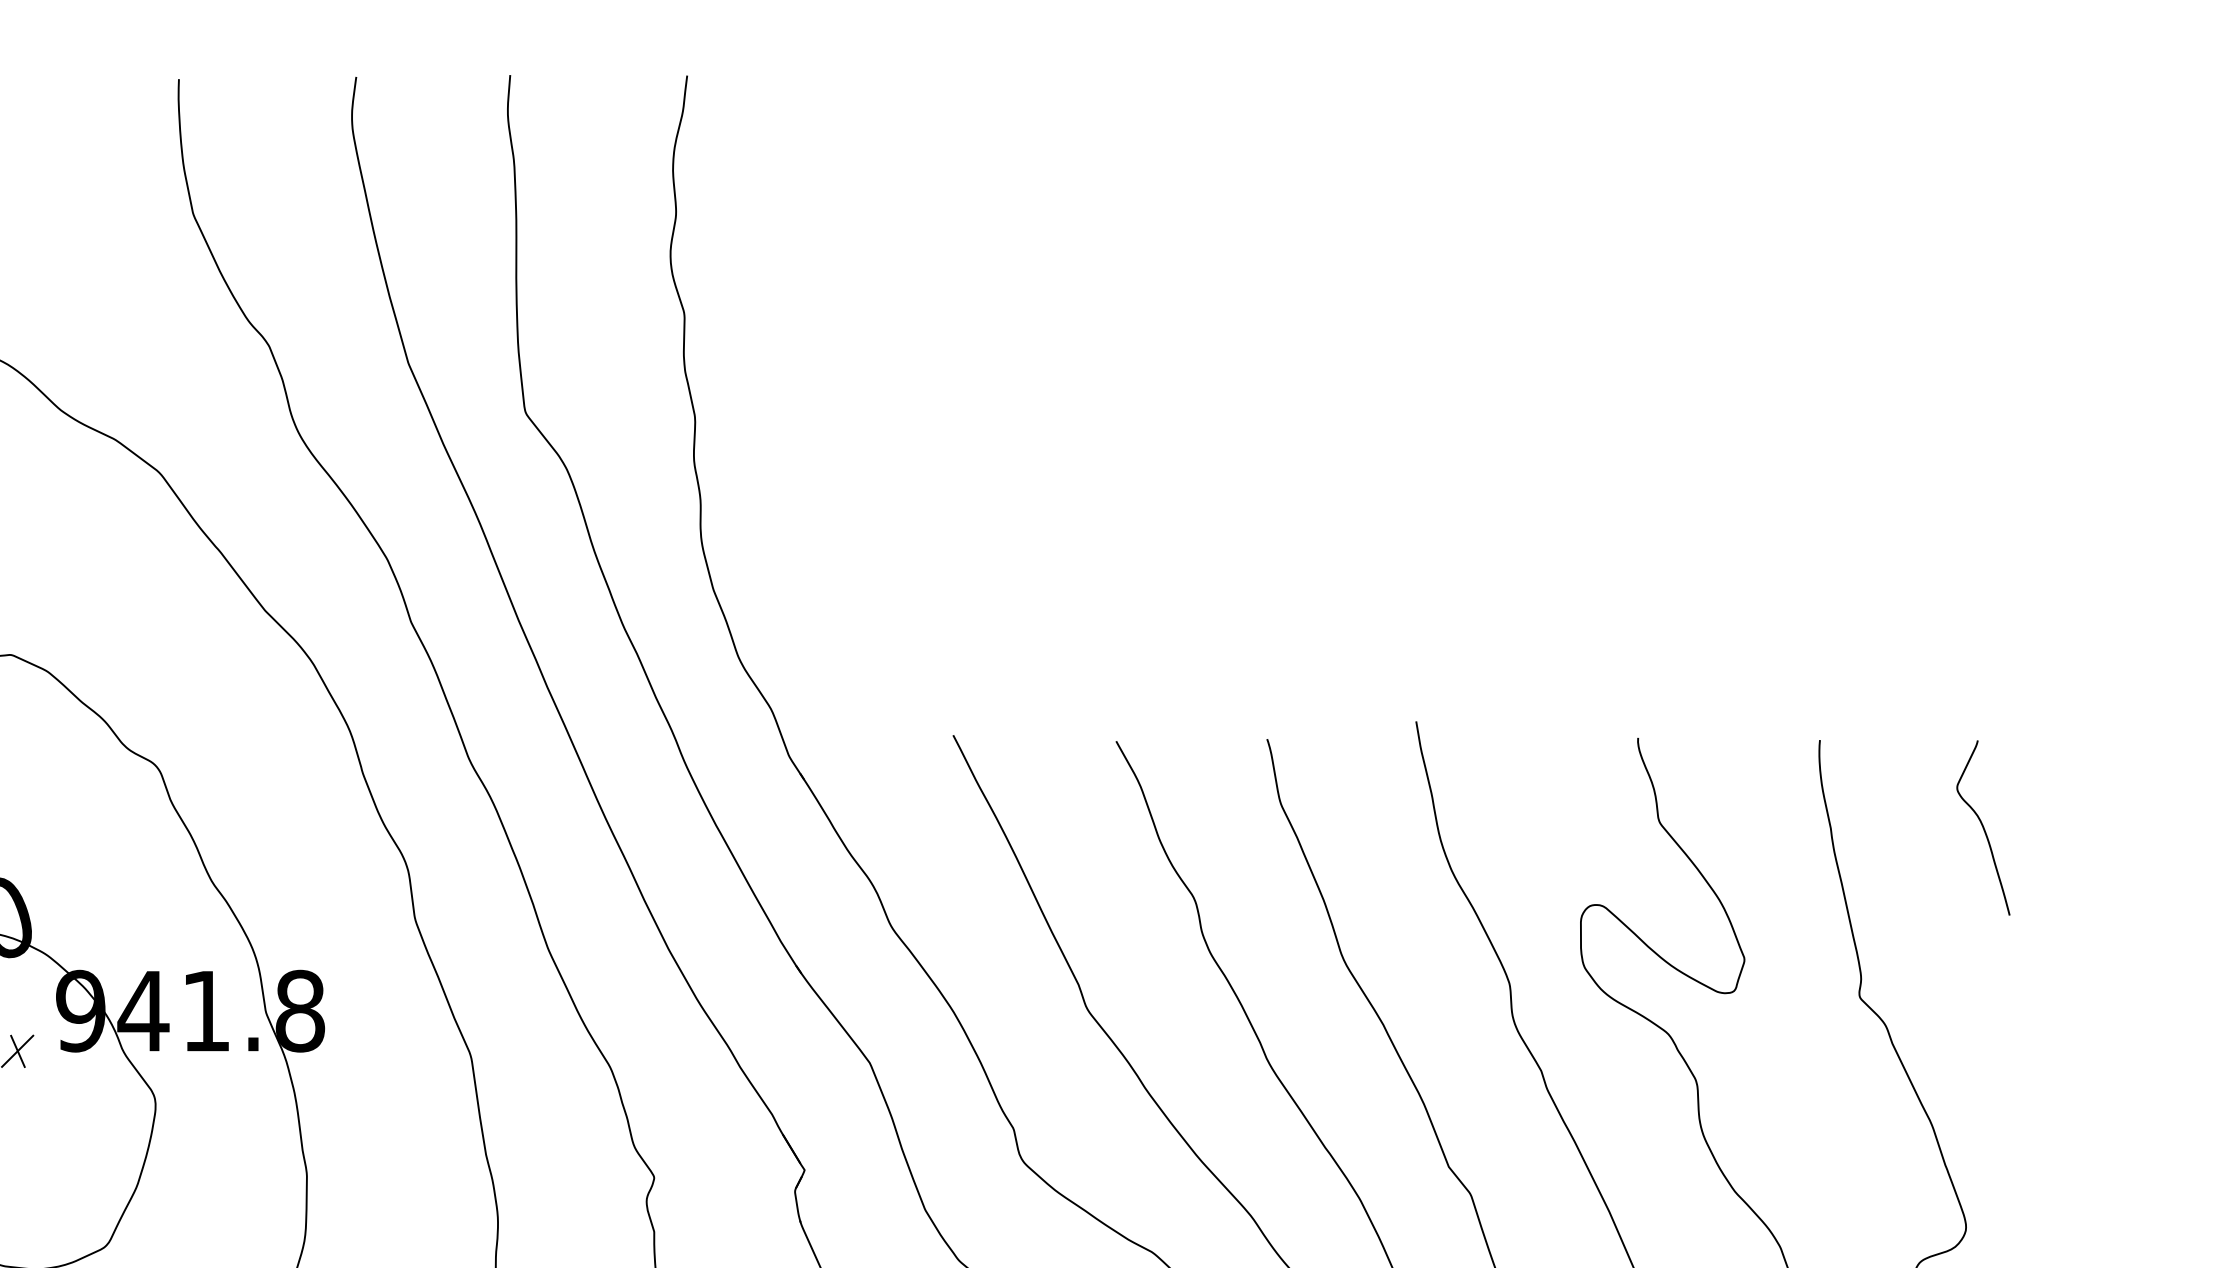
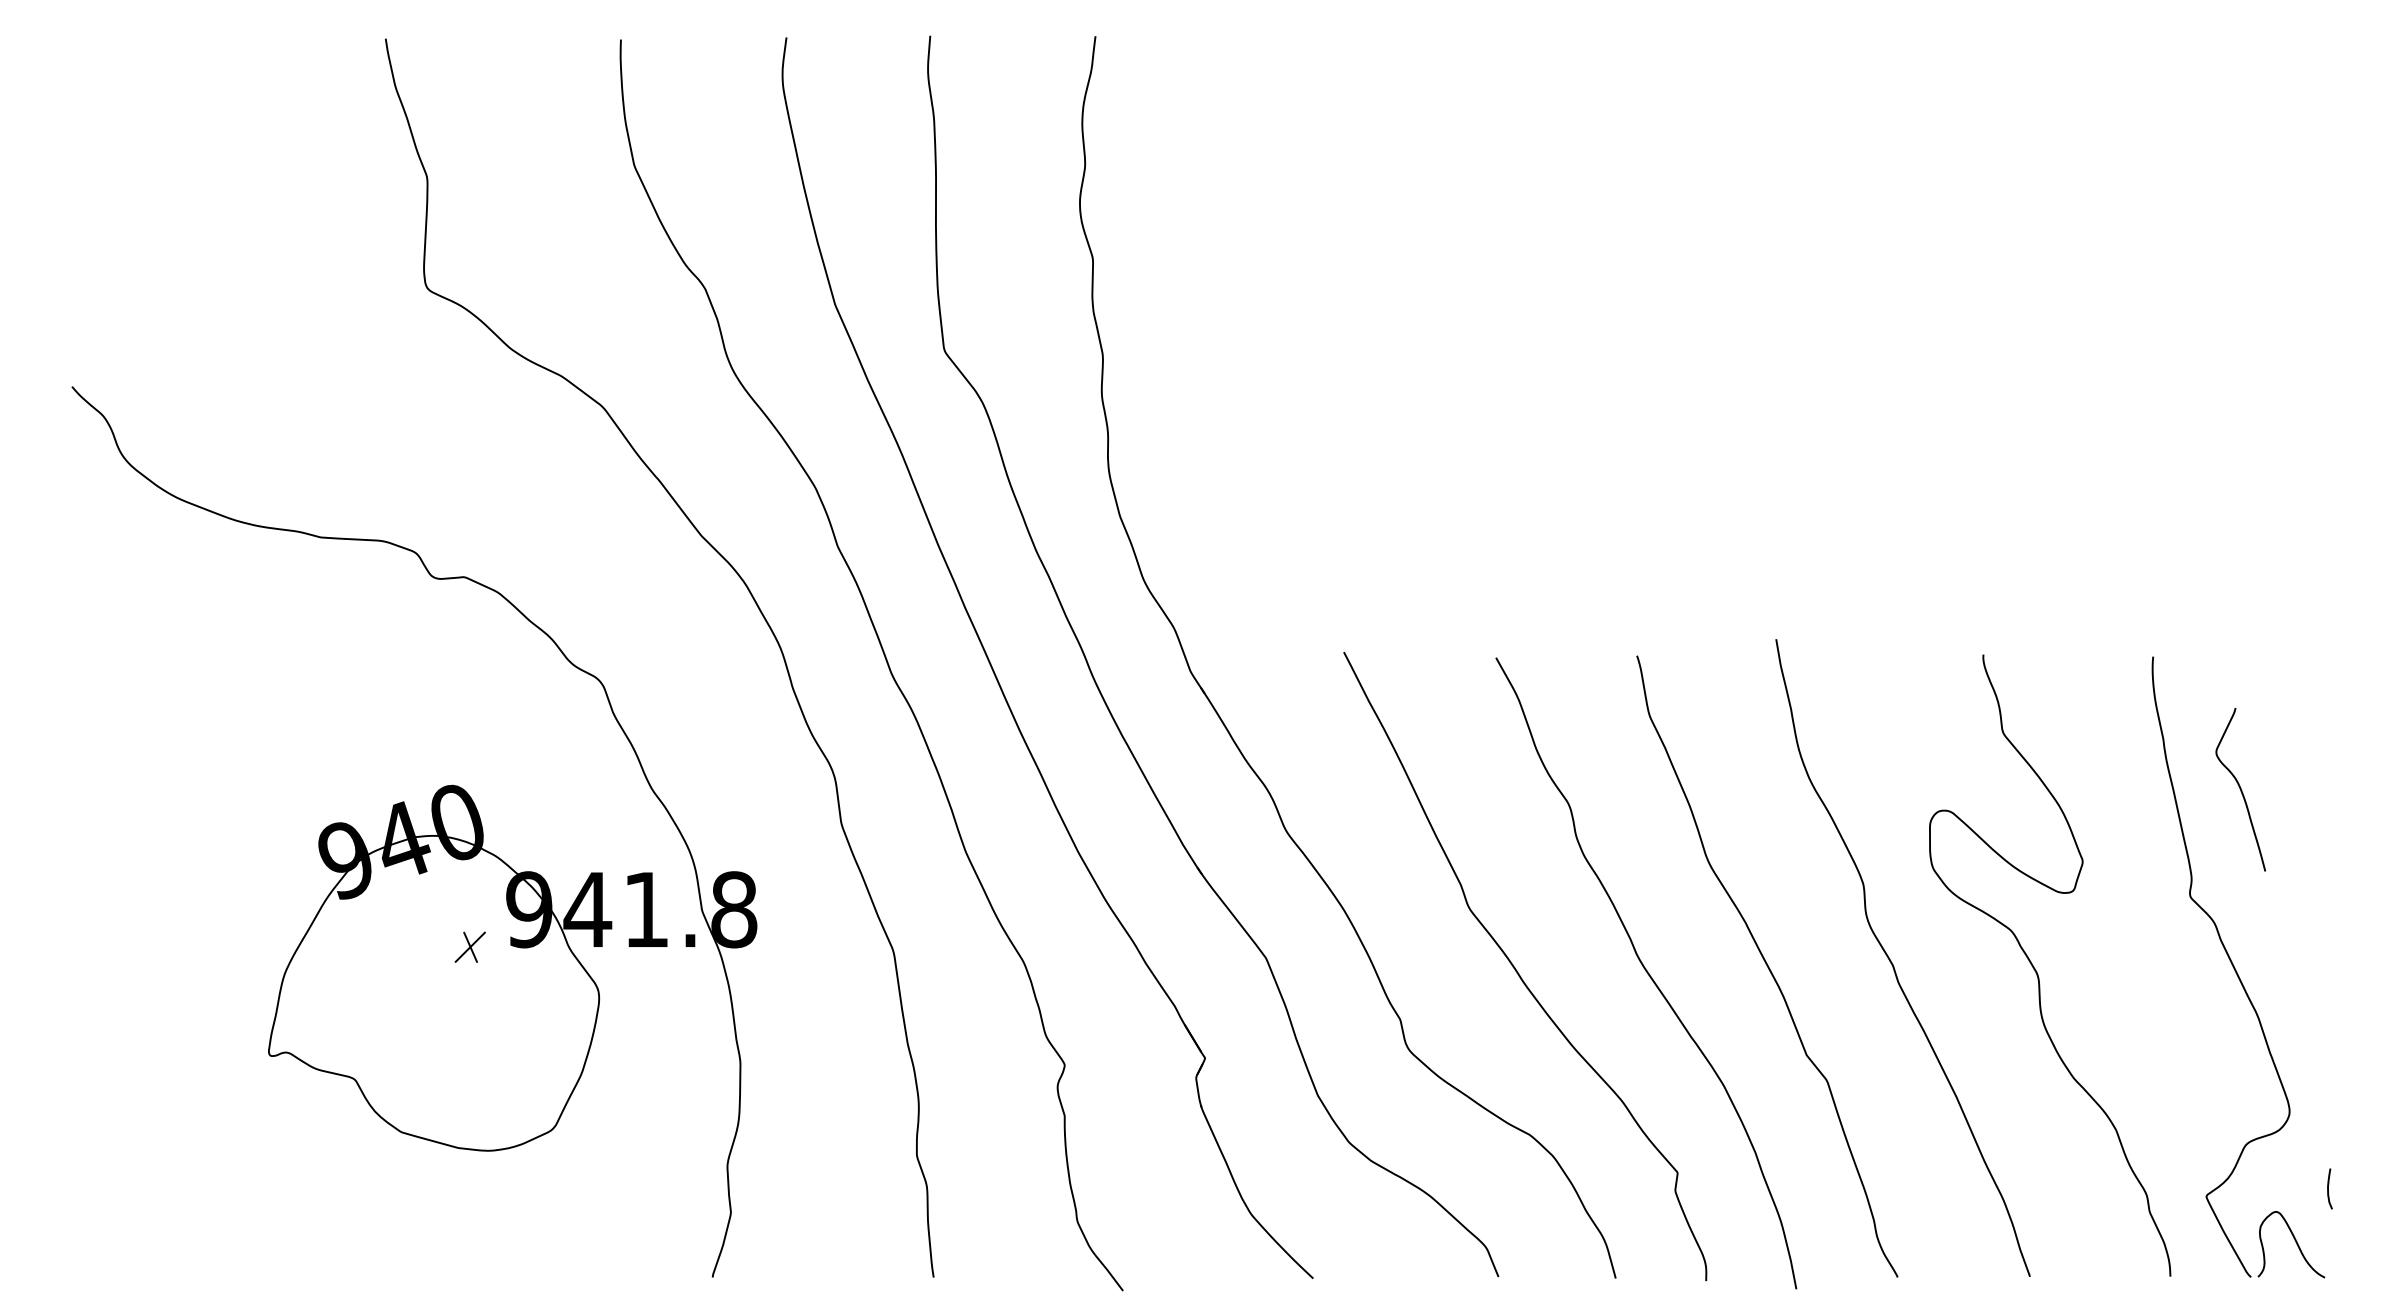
curve: (1983, 827) -> (2240, 789), moved

